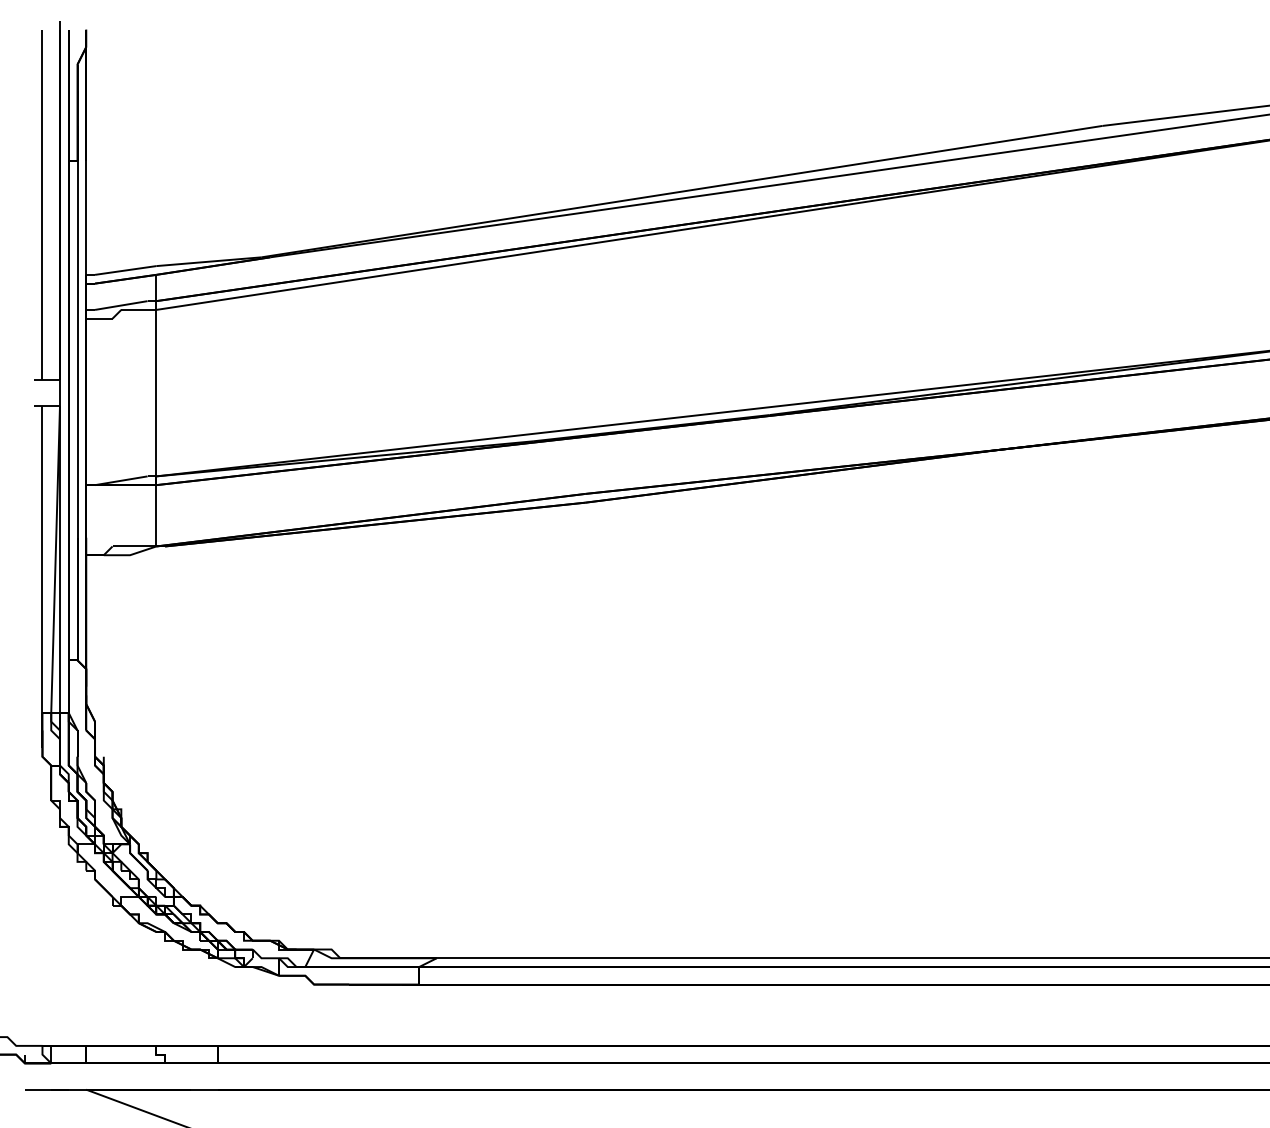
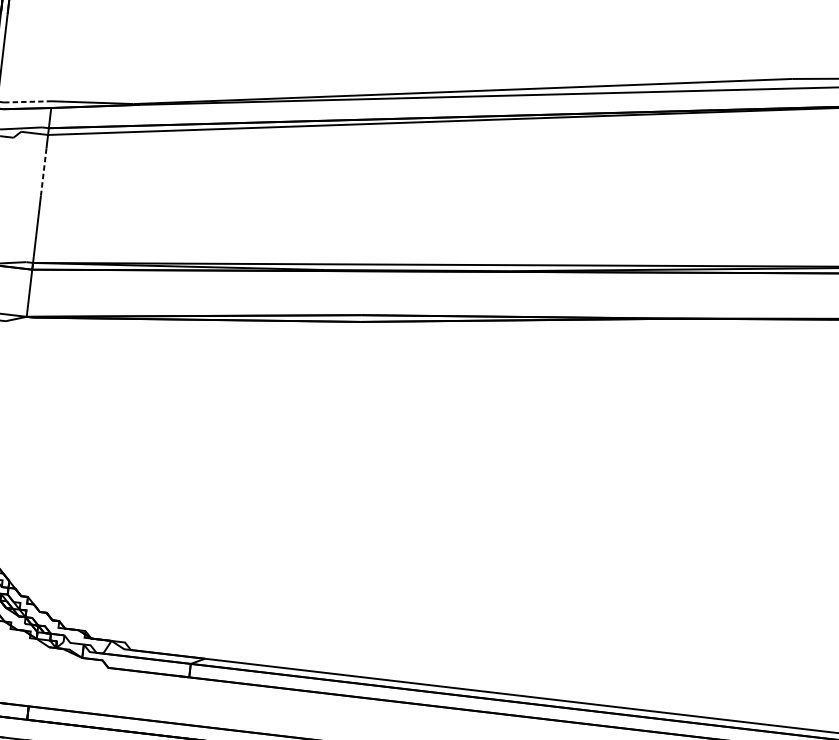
line: (125, 270) -> (27, 101), solid -> dashed
line: (156, 358) -> (43, 172), solid -> dashed

